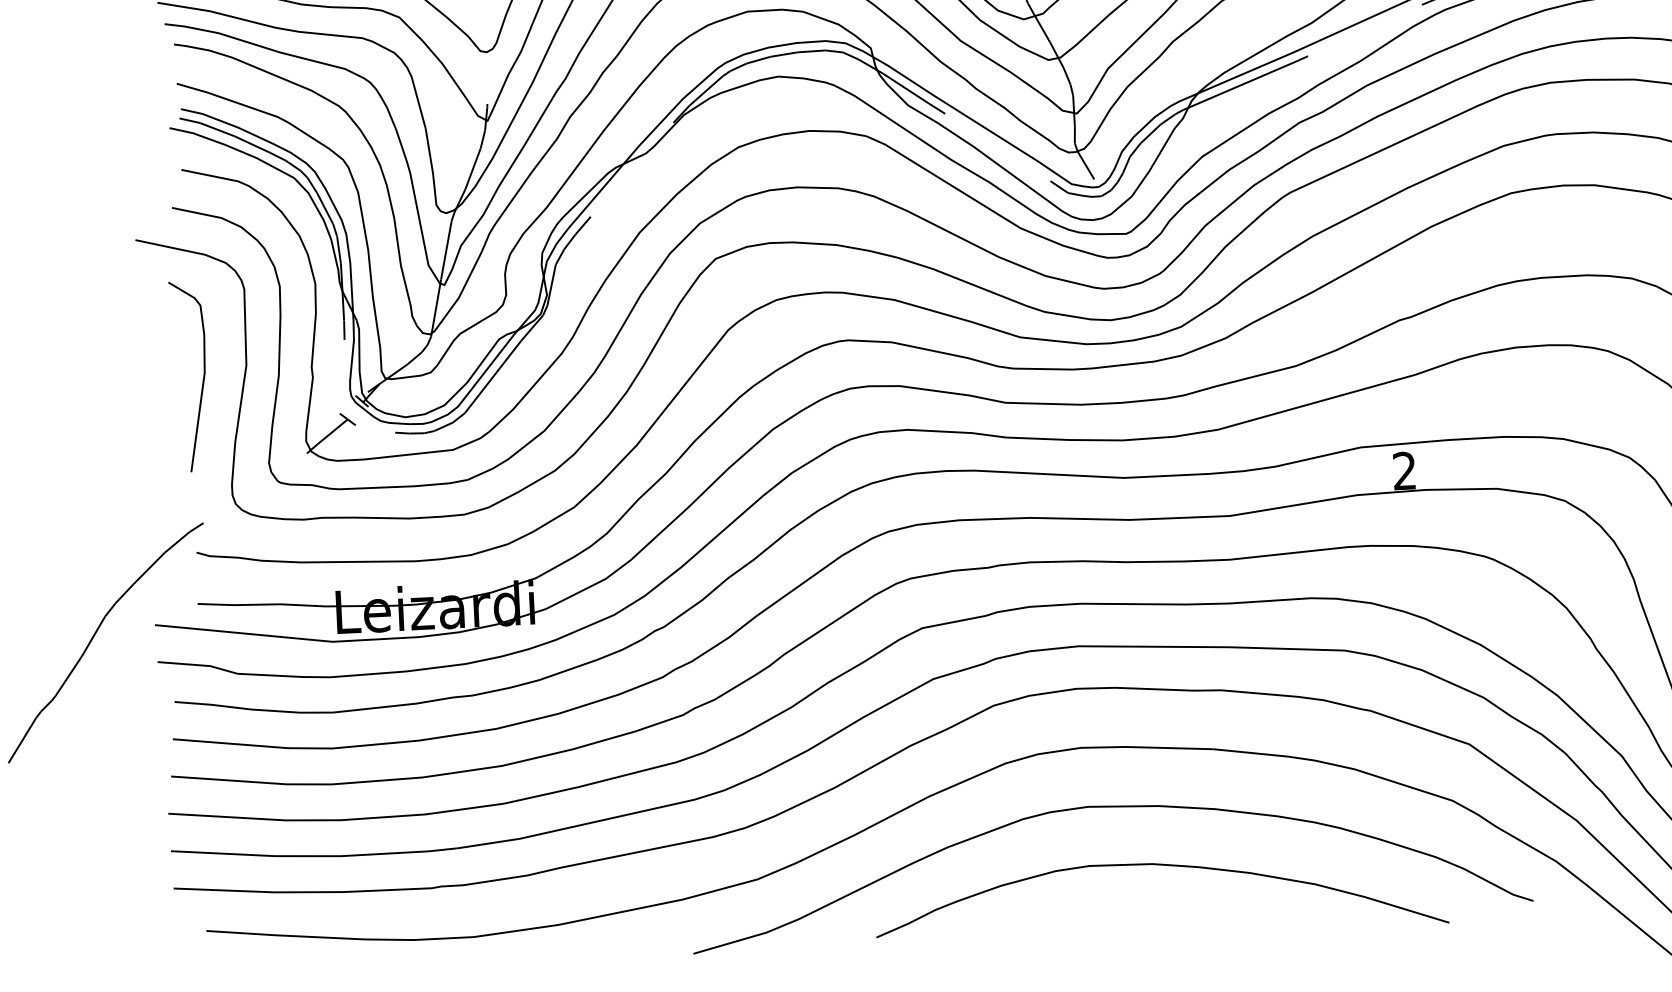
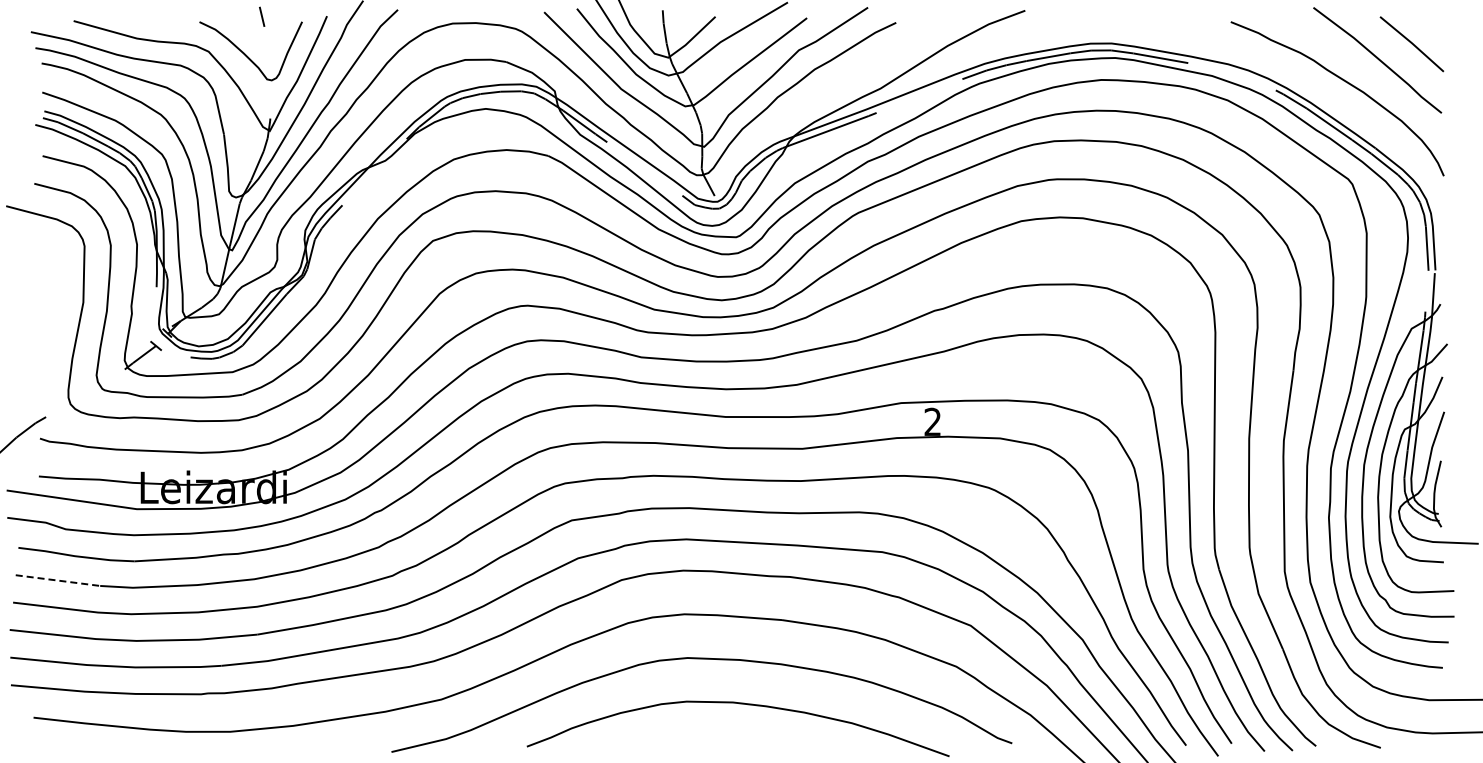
curve: (202, 378) -> (50, 310), removed
line: (229, 743) -> (57, 580), solid -> dashed

